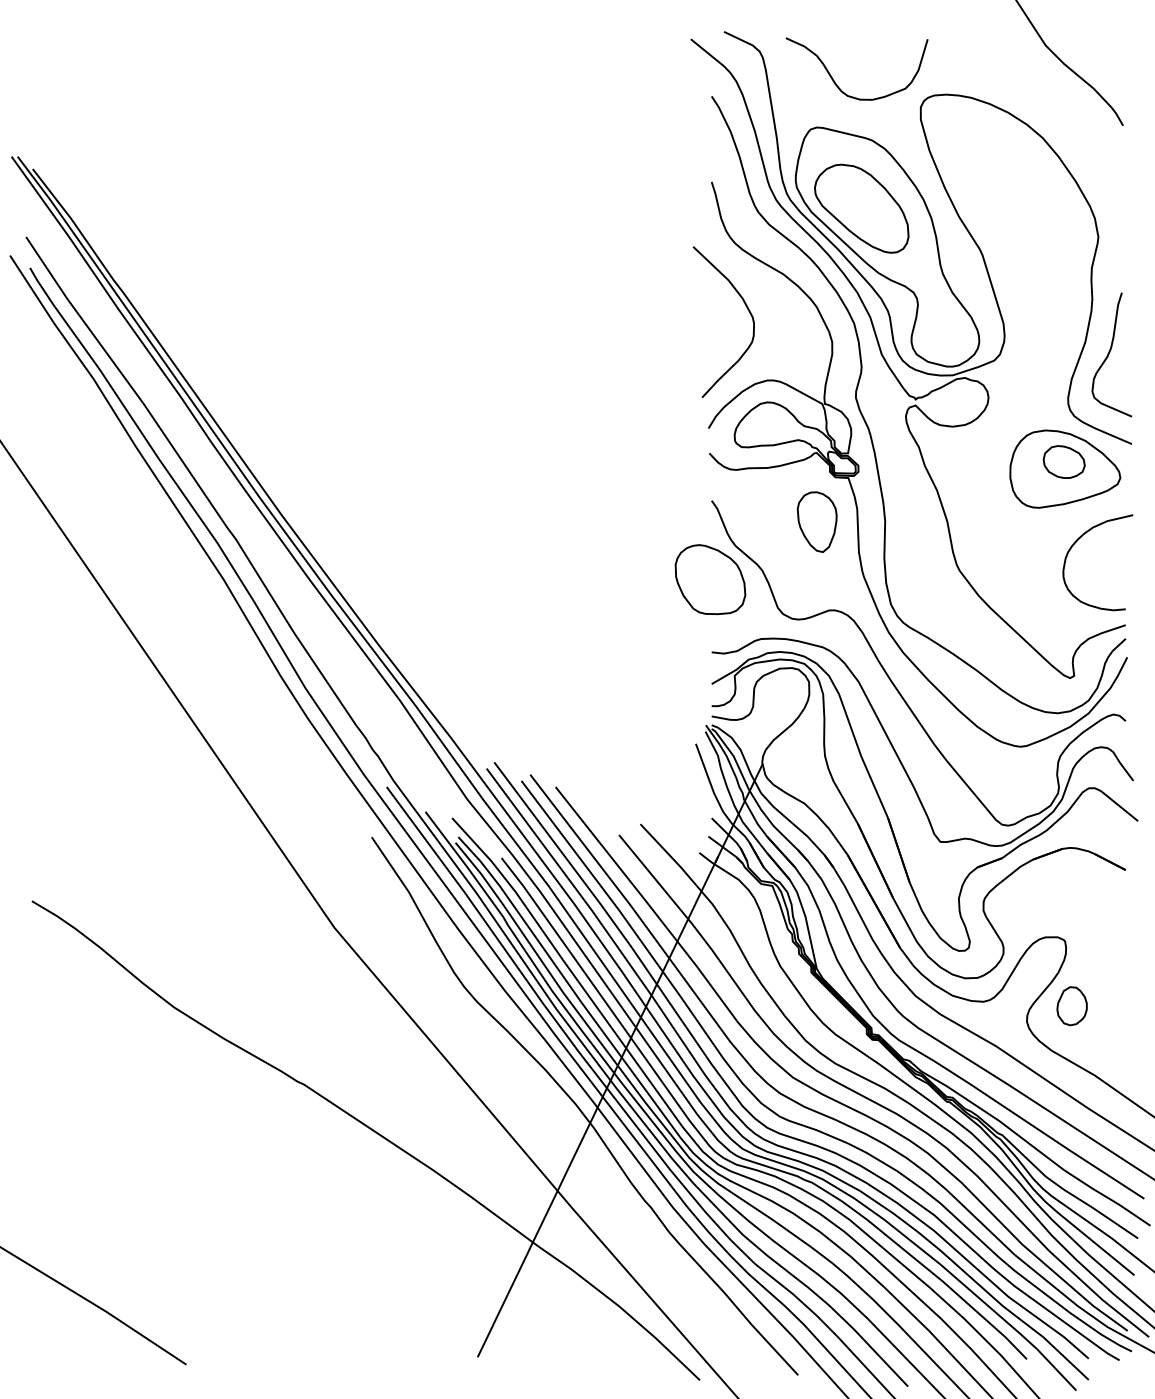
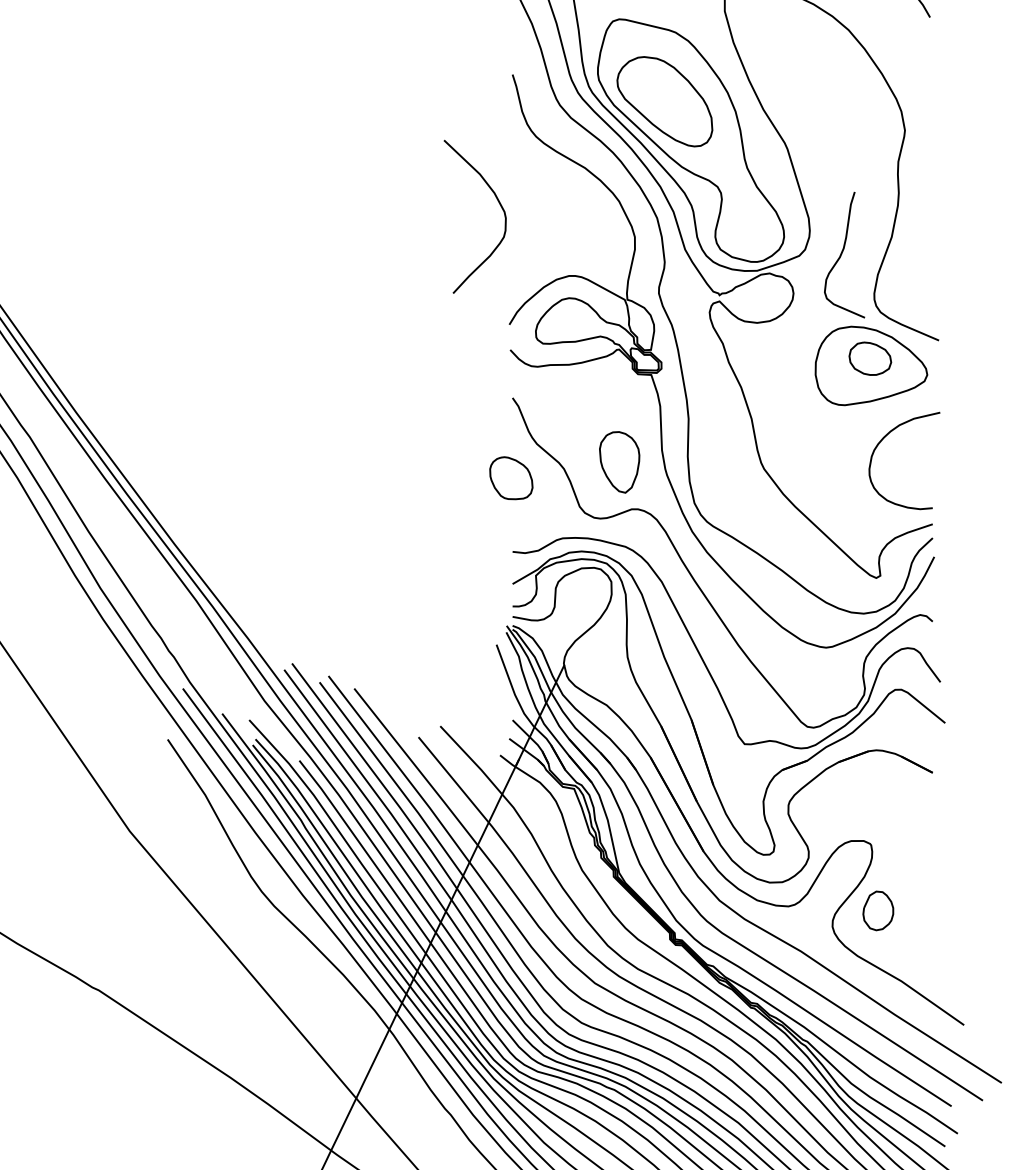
curve: (745, 306) -> (497, 200), moved
curve: (1109, 354) -> (842, 254), moved
part: (816, 521) -> (618, 461), moved
part: (710, 579) -> (511, 477), size x0.6

